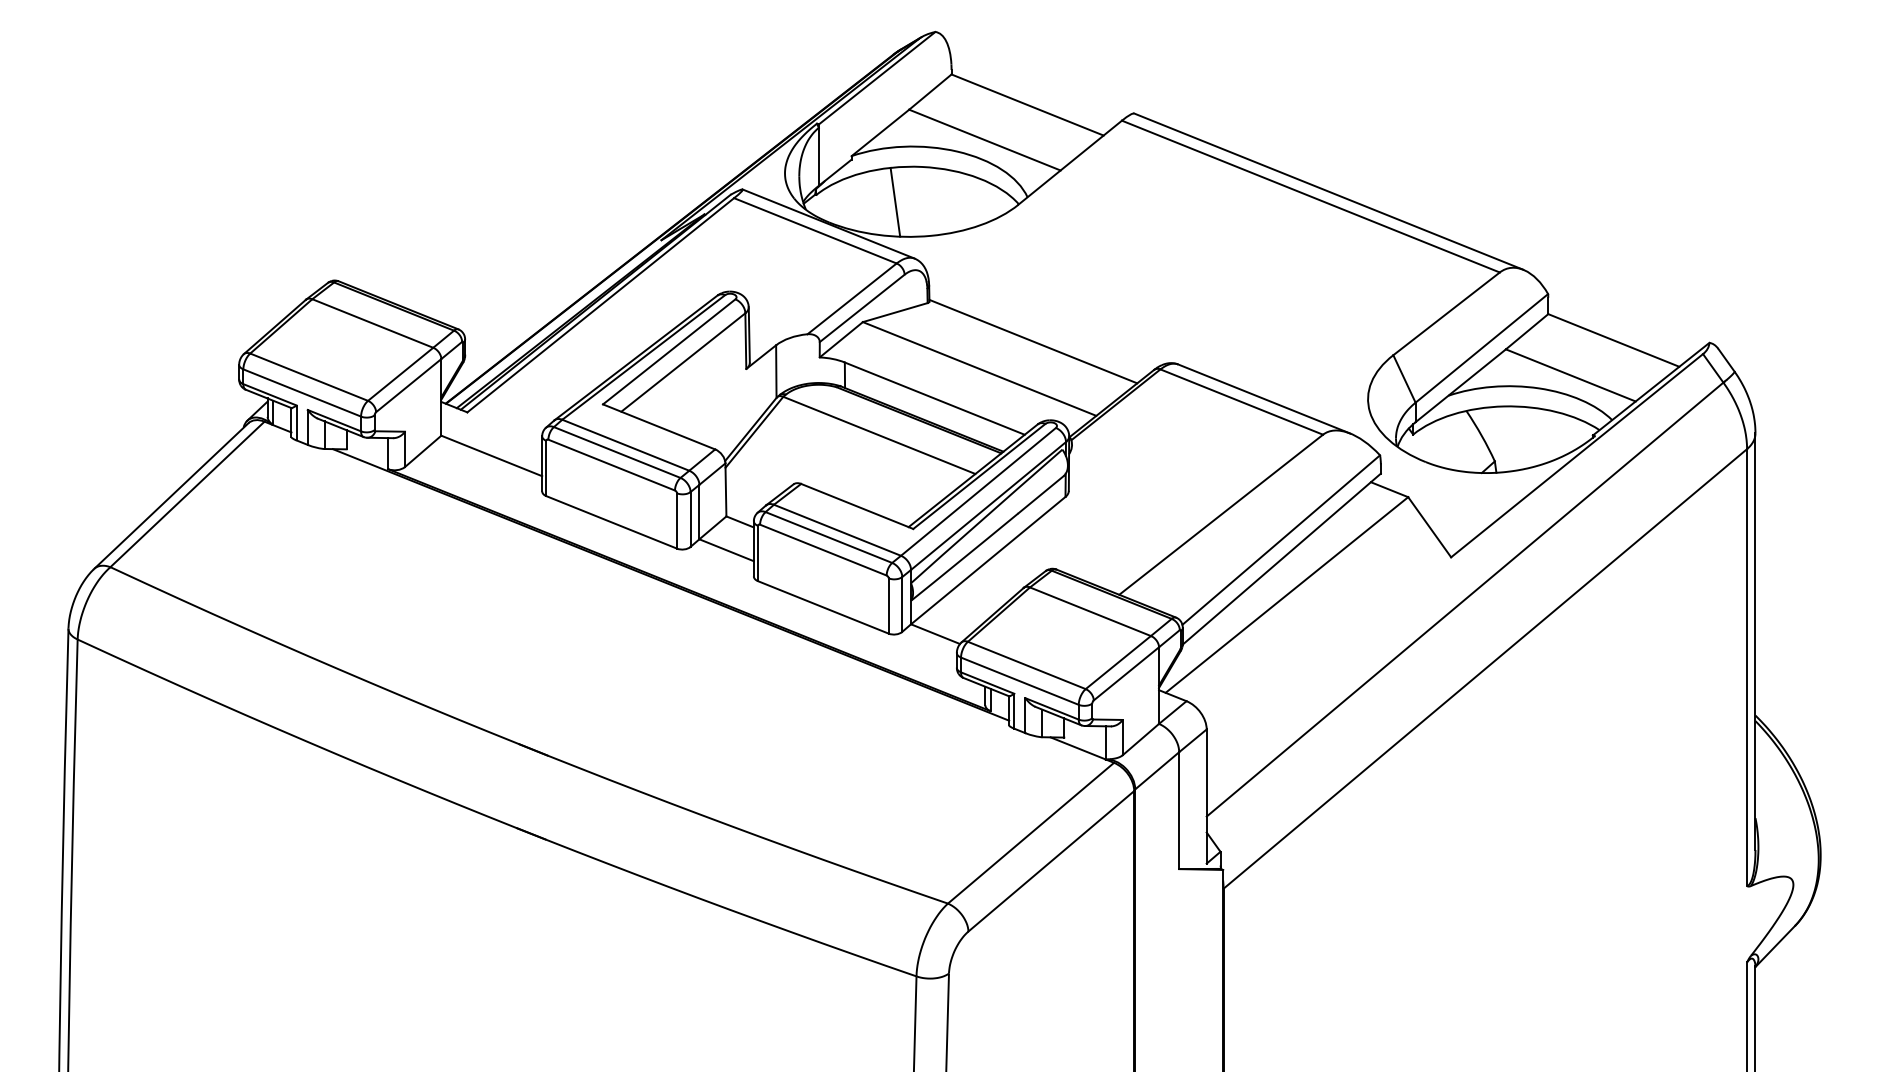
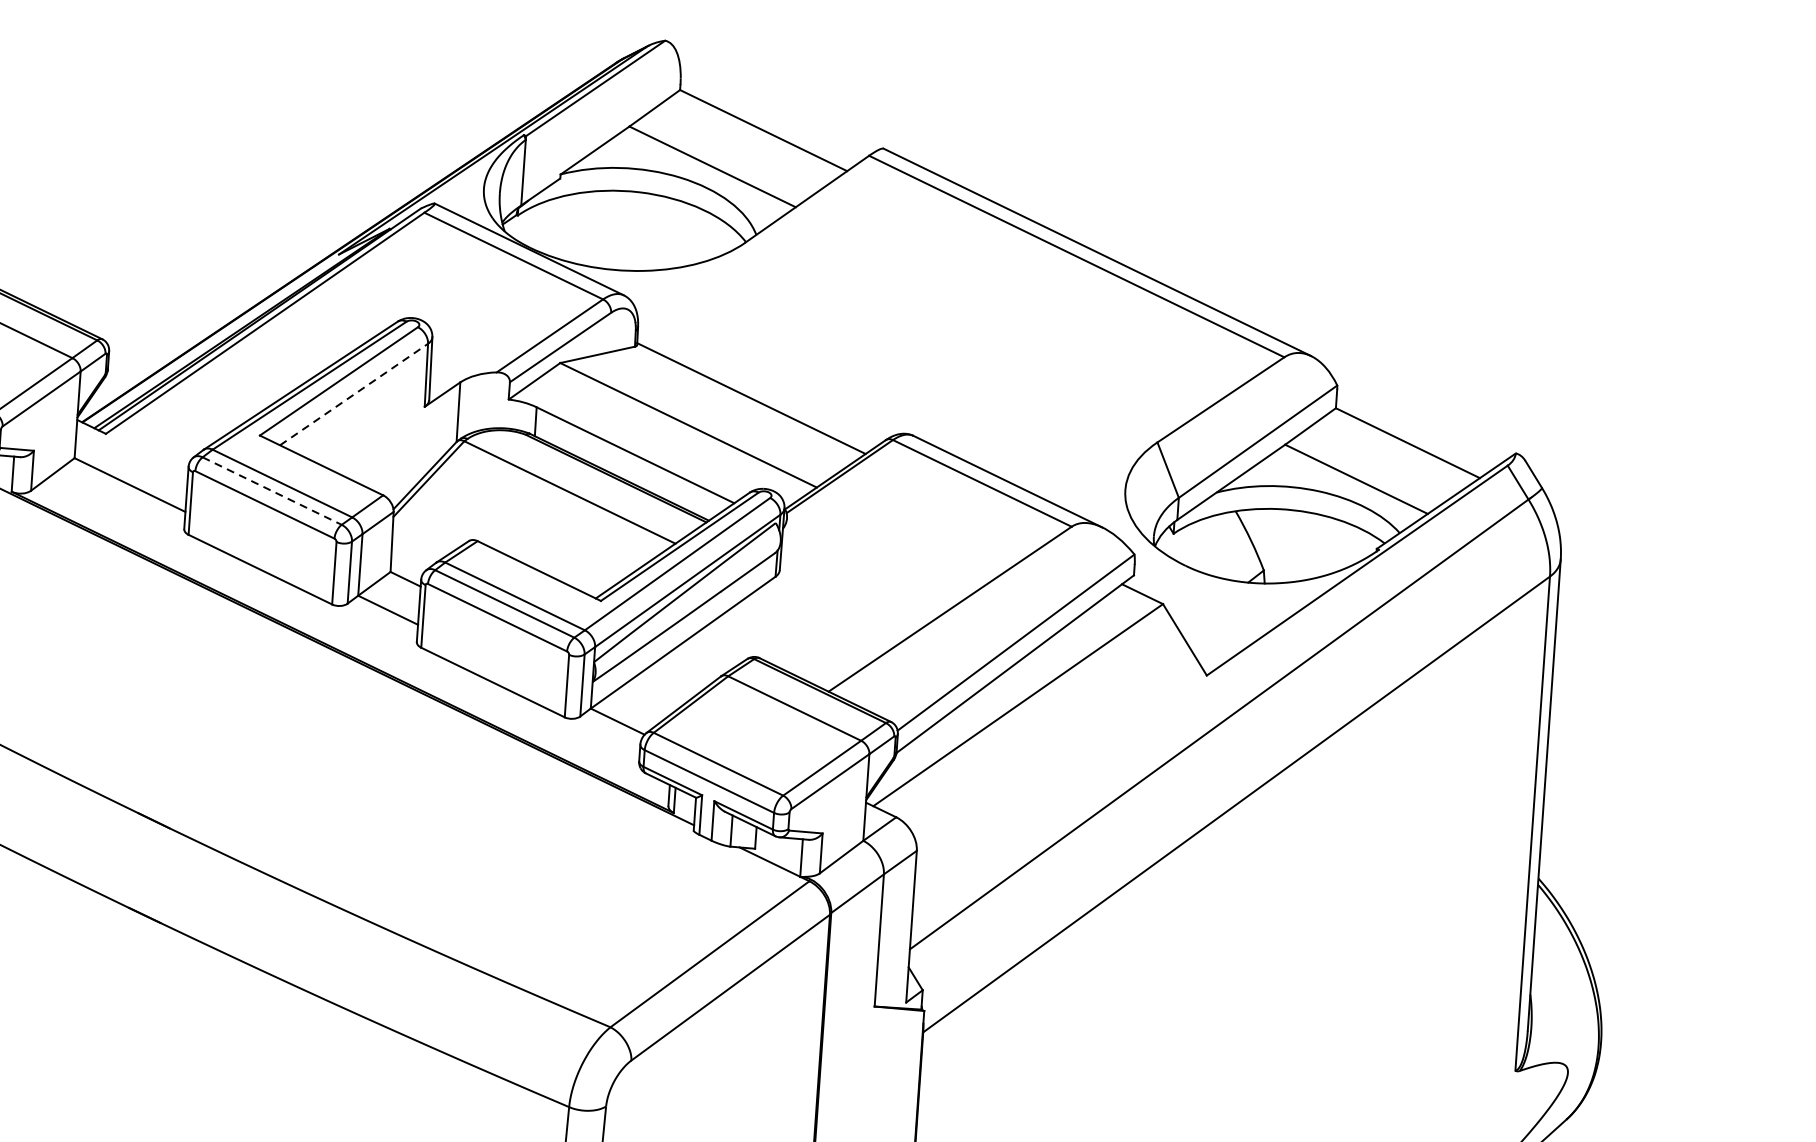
line: (895, 201) -> (606, 229), removed
line: (683, 362) -> (354, 394), solid -> dashed
line: (617, 452) -> (272, 491), solid -> dashed

